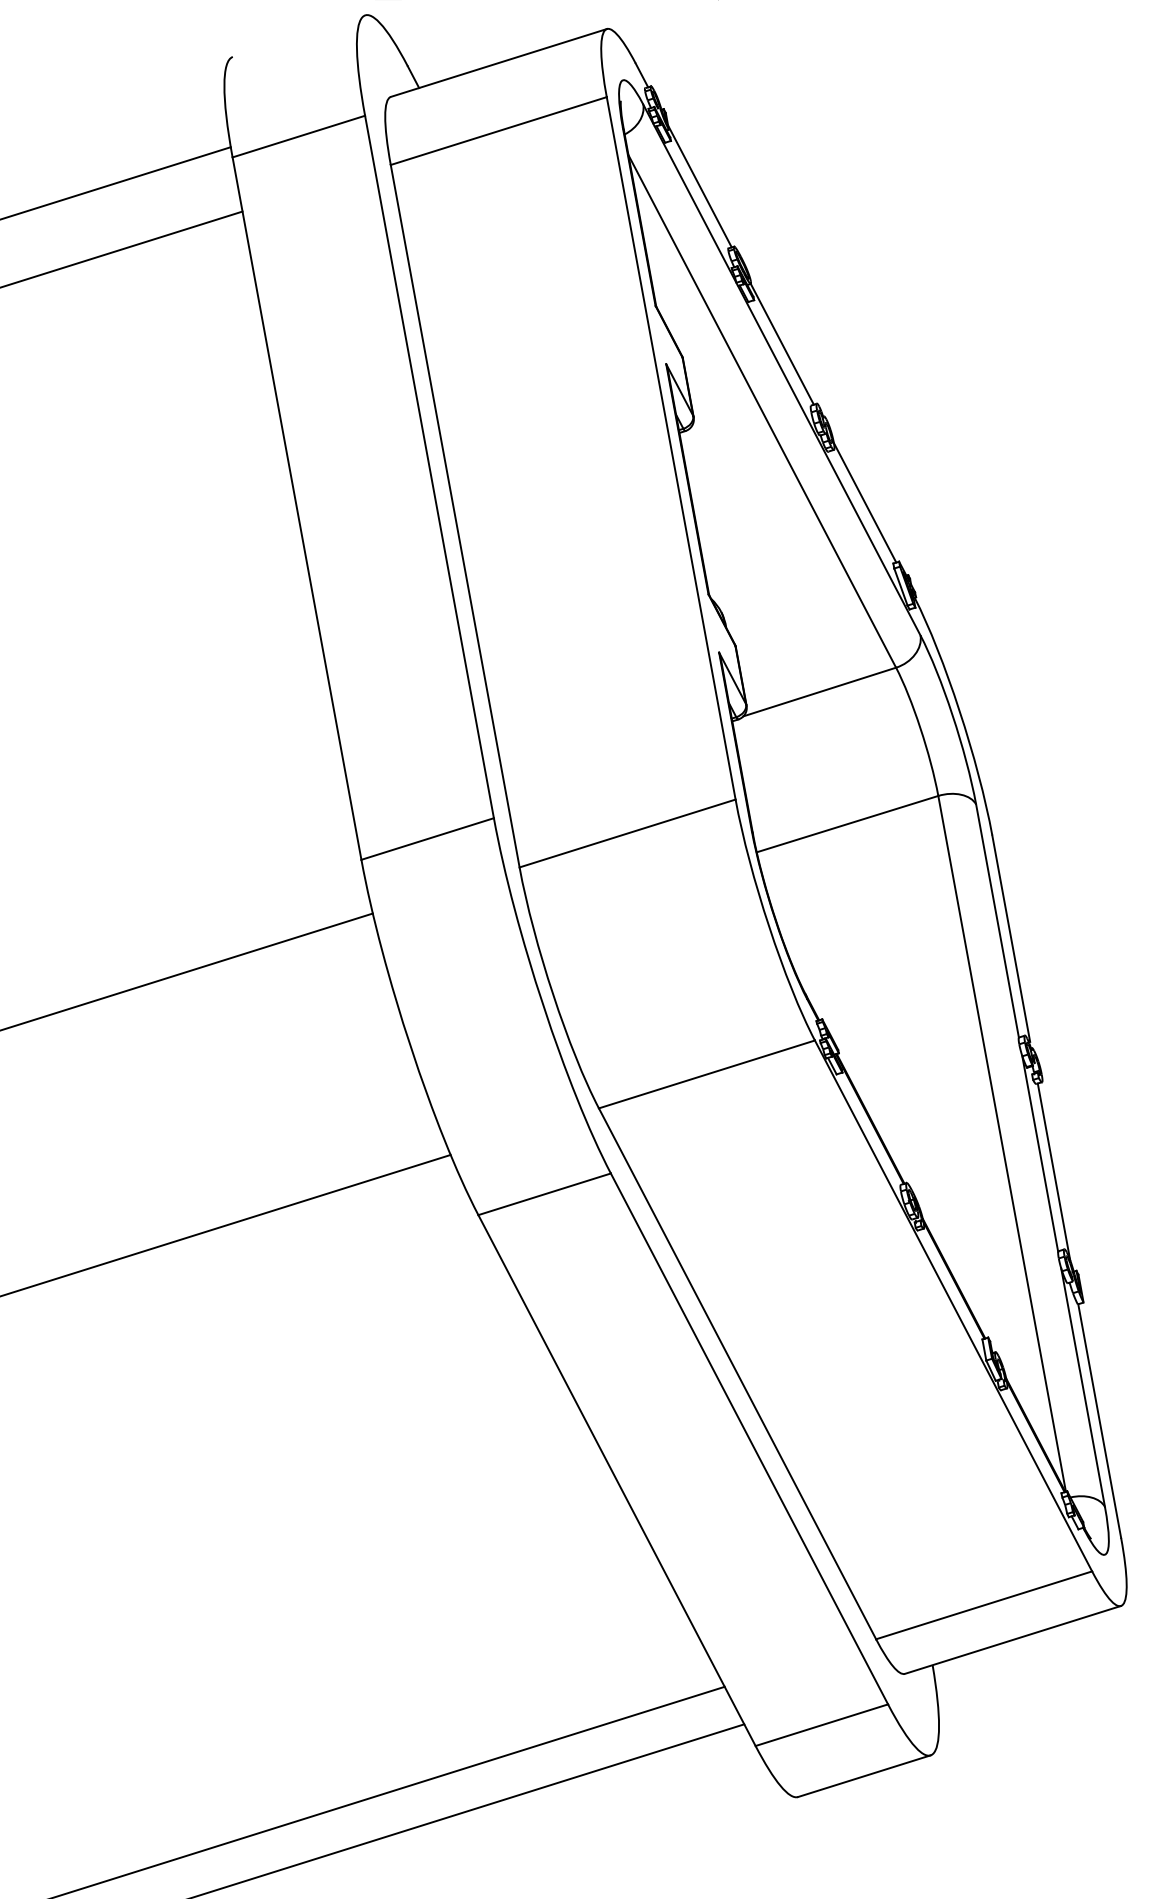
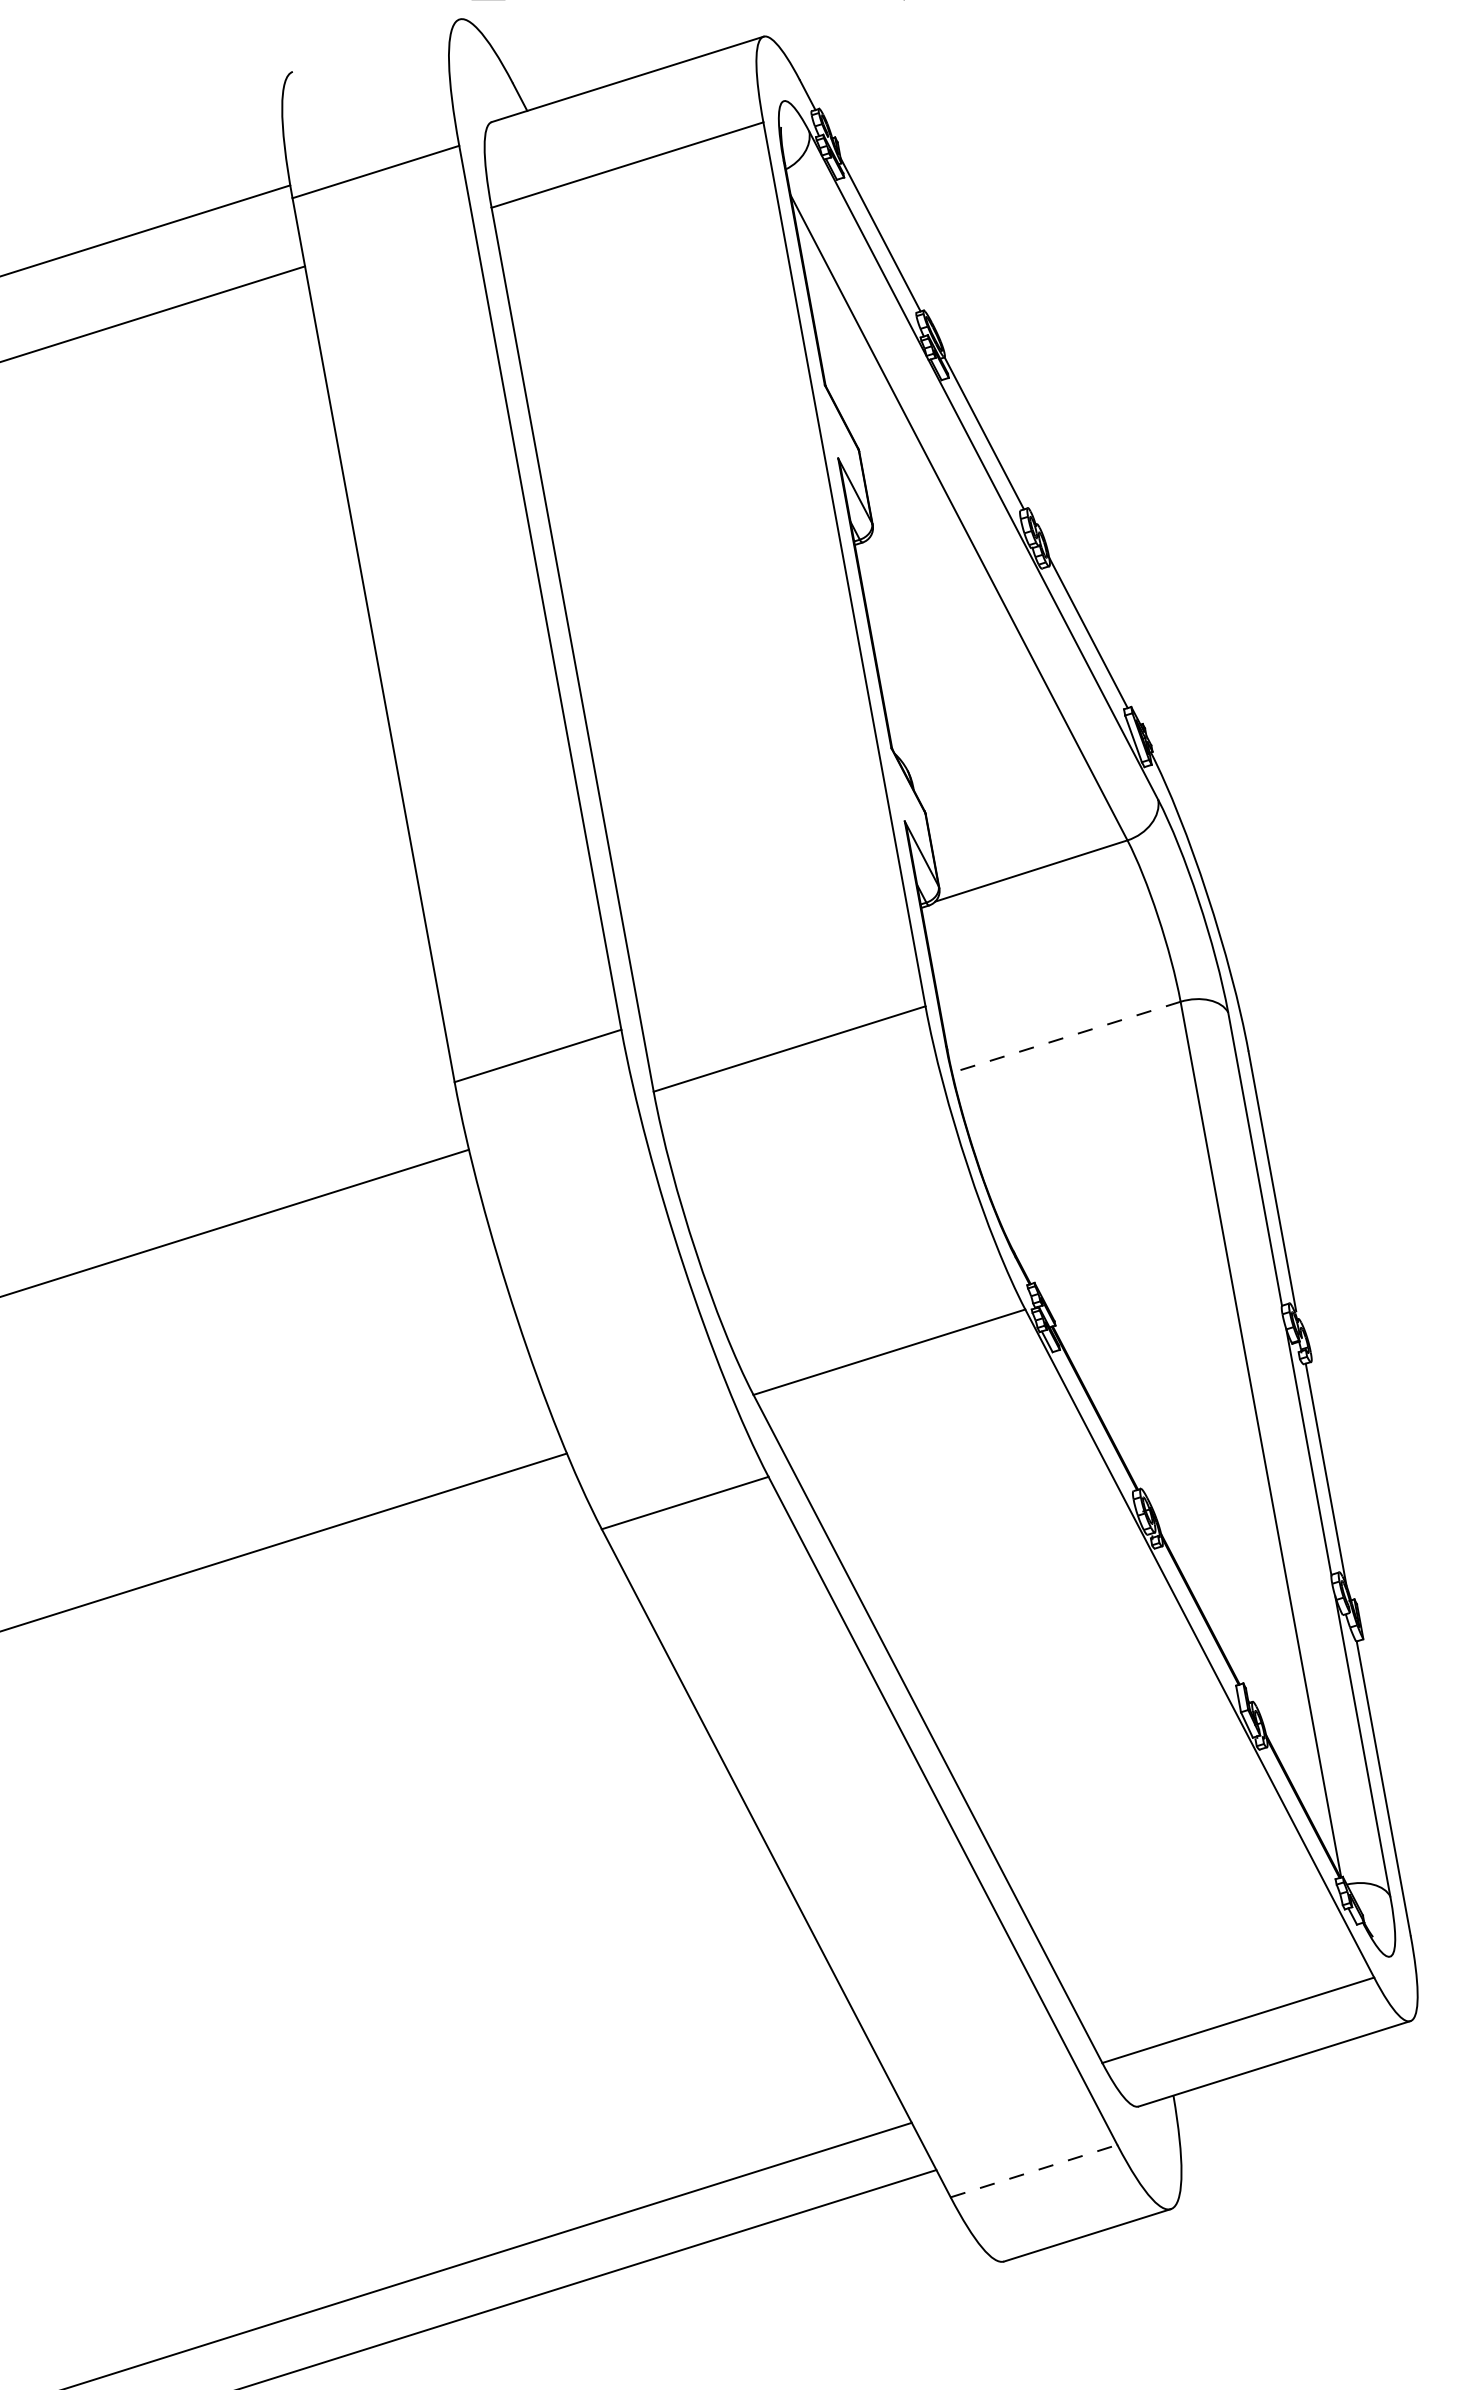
line: (847, 824) -> (1066, 1037), solid -> dashed
line: (822, 1725) -> (1034, 2171), solid -> dashed

